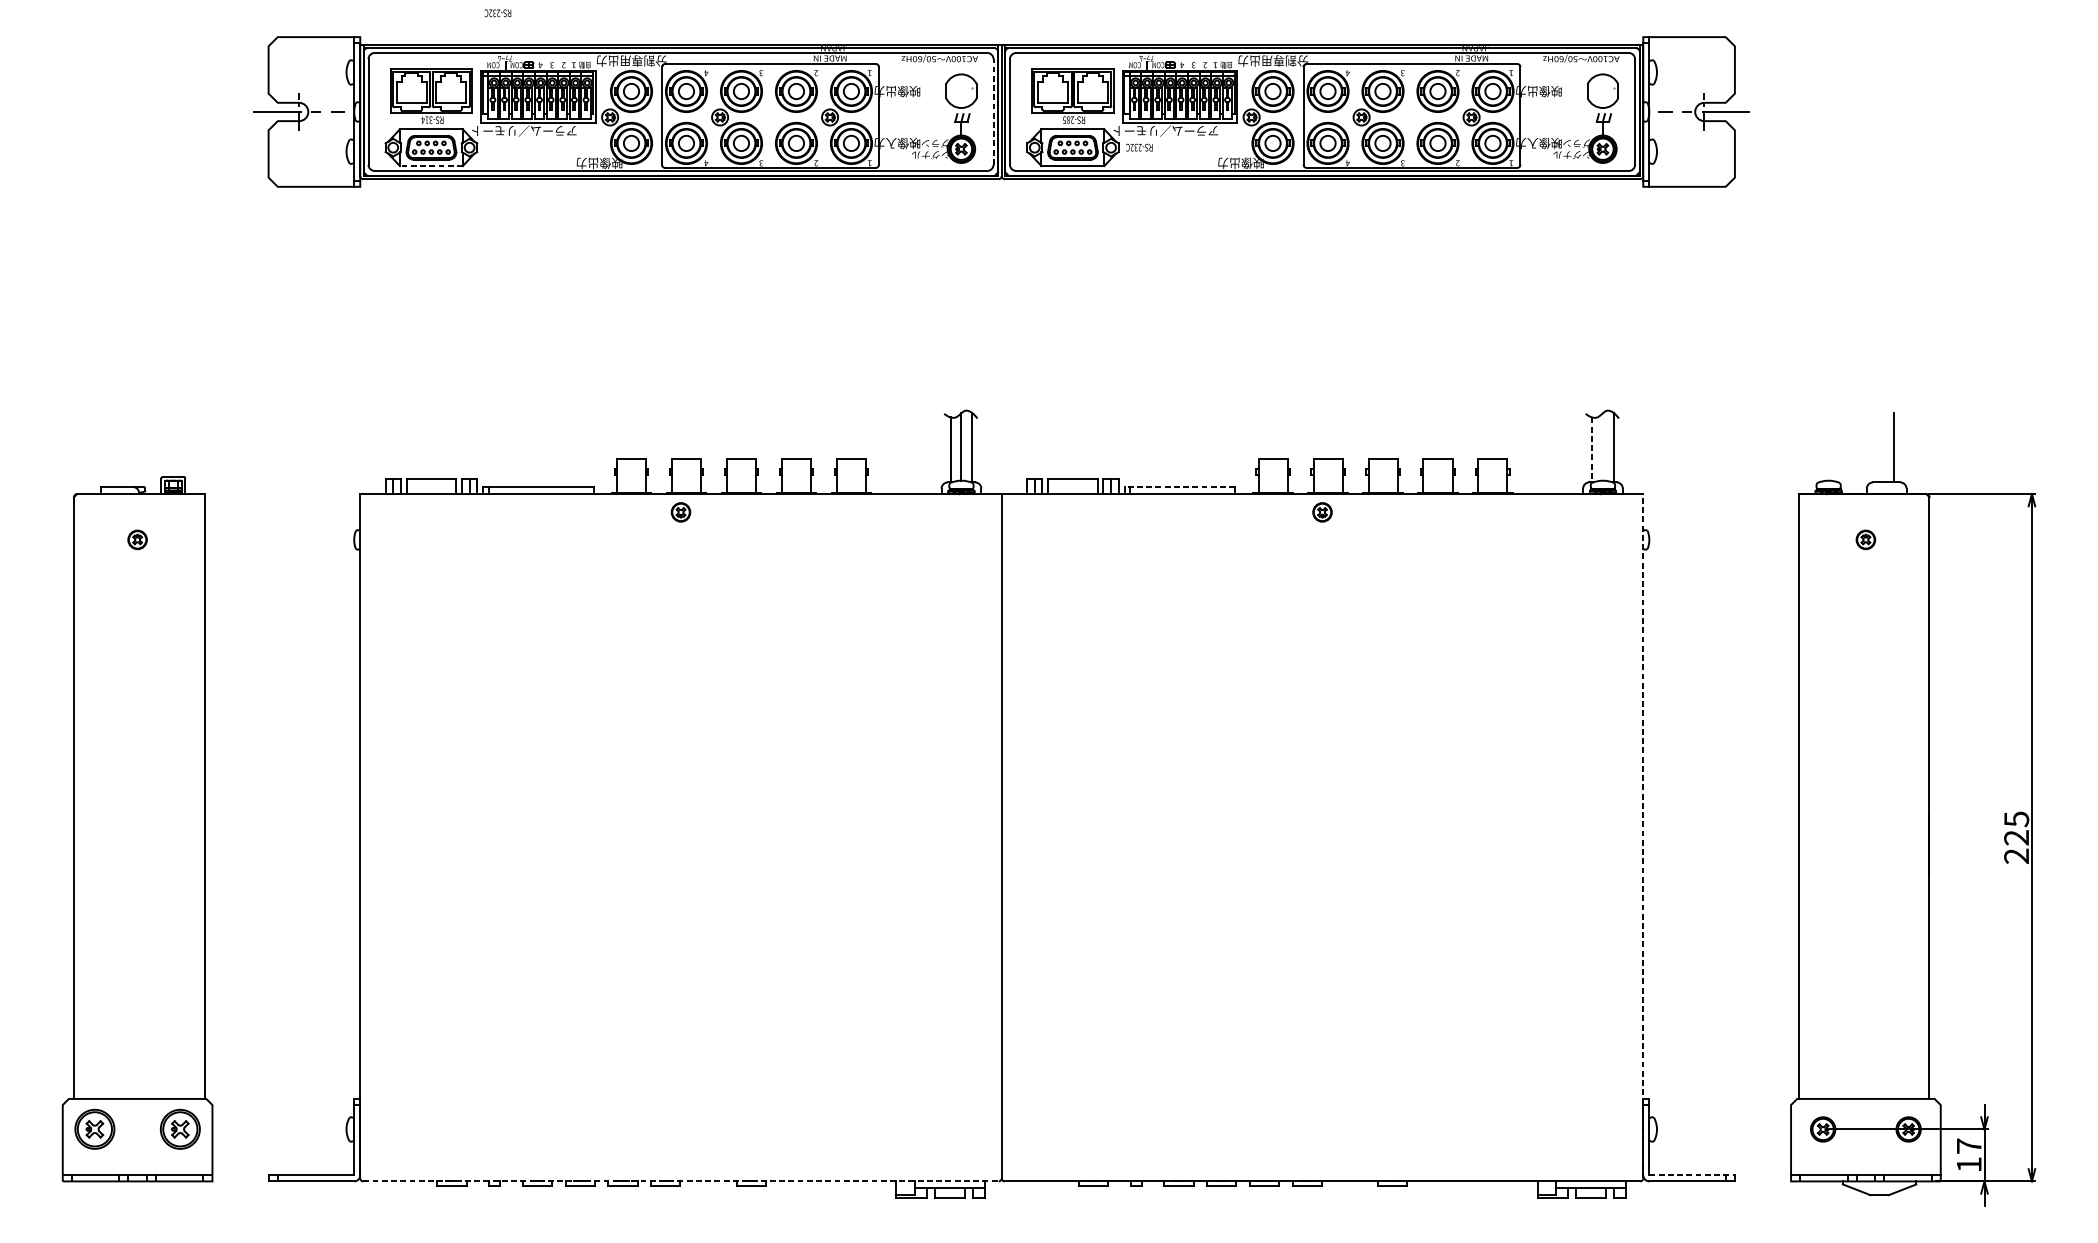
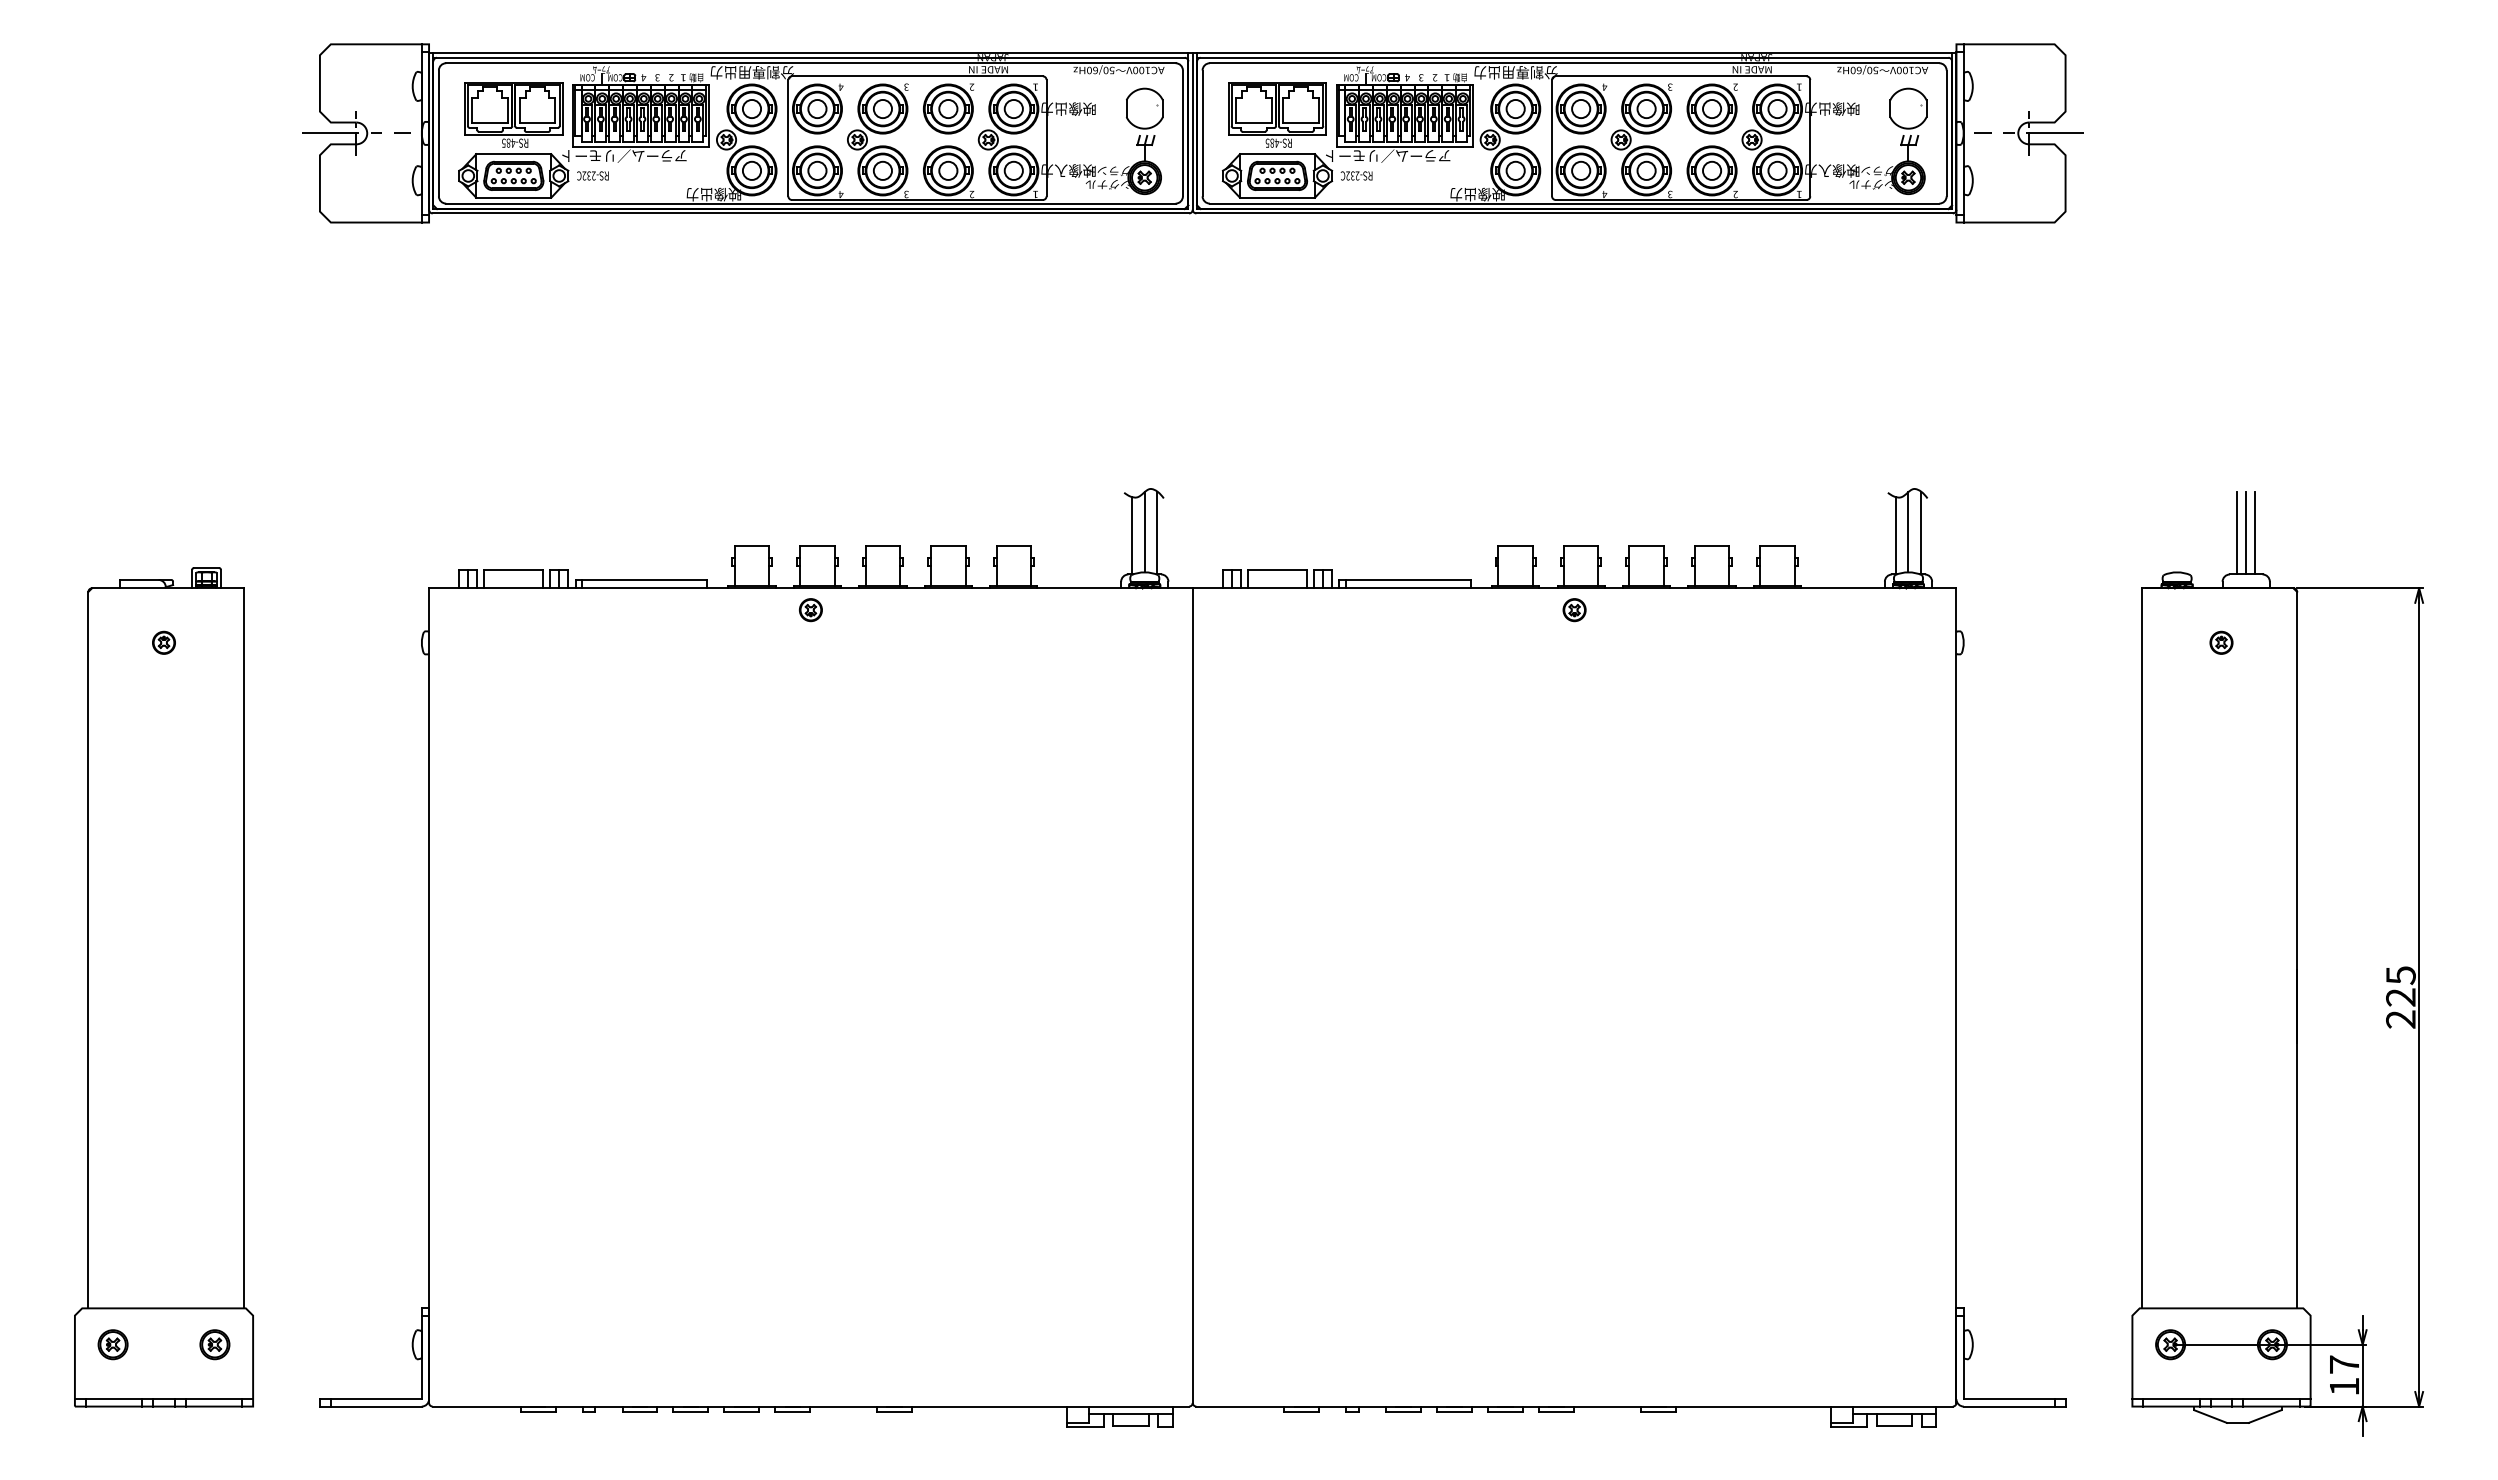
text: (497, 12) -> (592, 175), moved
line: (993, 112) -> (1182, 133), dashed -> solid
text: (426, 119) -> (508, 142), RS-314 -> RS-485
text: (1072, 119) -> (1277, 142), RS-285 -> RS-485
line: (431, 165) -> (513, 197), dashed -> solid
line: (1602, 447) -> (1908, 532), added
line: (1879, 448) -> (2237, 533), added
line: (1886, 448) -> (2246, 533), added
line: (1592, 449) -> (1895, 535), dashed -> solid
line: (1180, 486) -> (1405, 579), dashed -> solid
line: (1643, 836) -> (1956, 995), dashed -> solid
part: (94, 1129) -> (112, 1344), size x0.62
part: (180, 1129) -> (214, 1344), size x0.62
line: (1692, 1175) -> (2014, 1399), dashed -> solid
line: (681, 1181) -> (811, 1406), dashed -> solid

